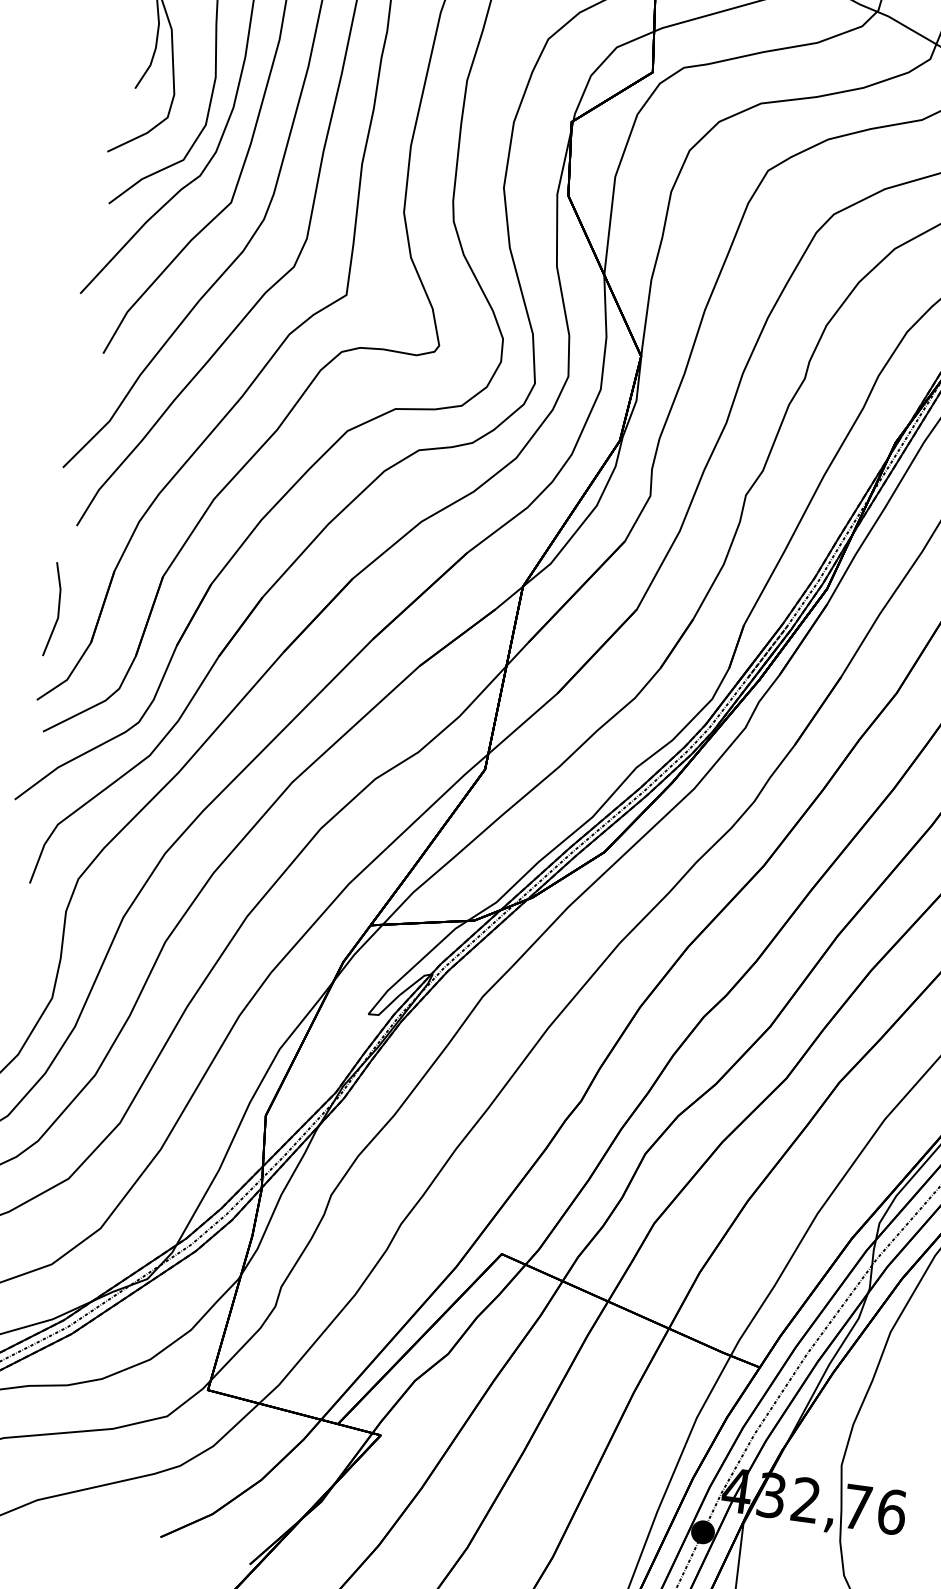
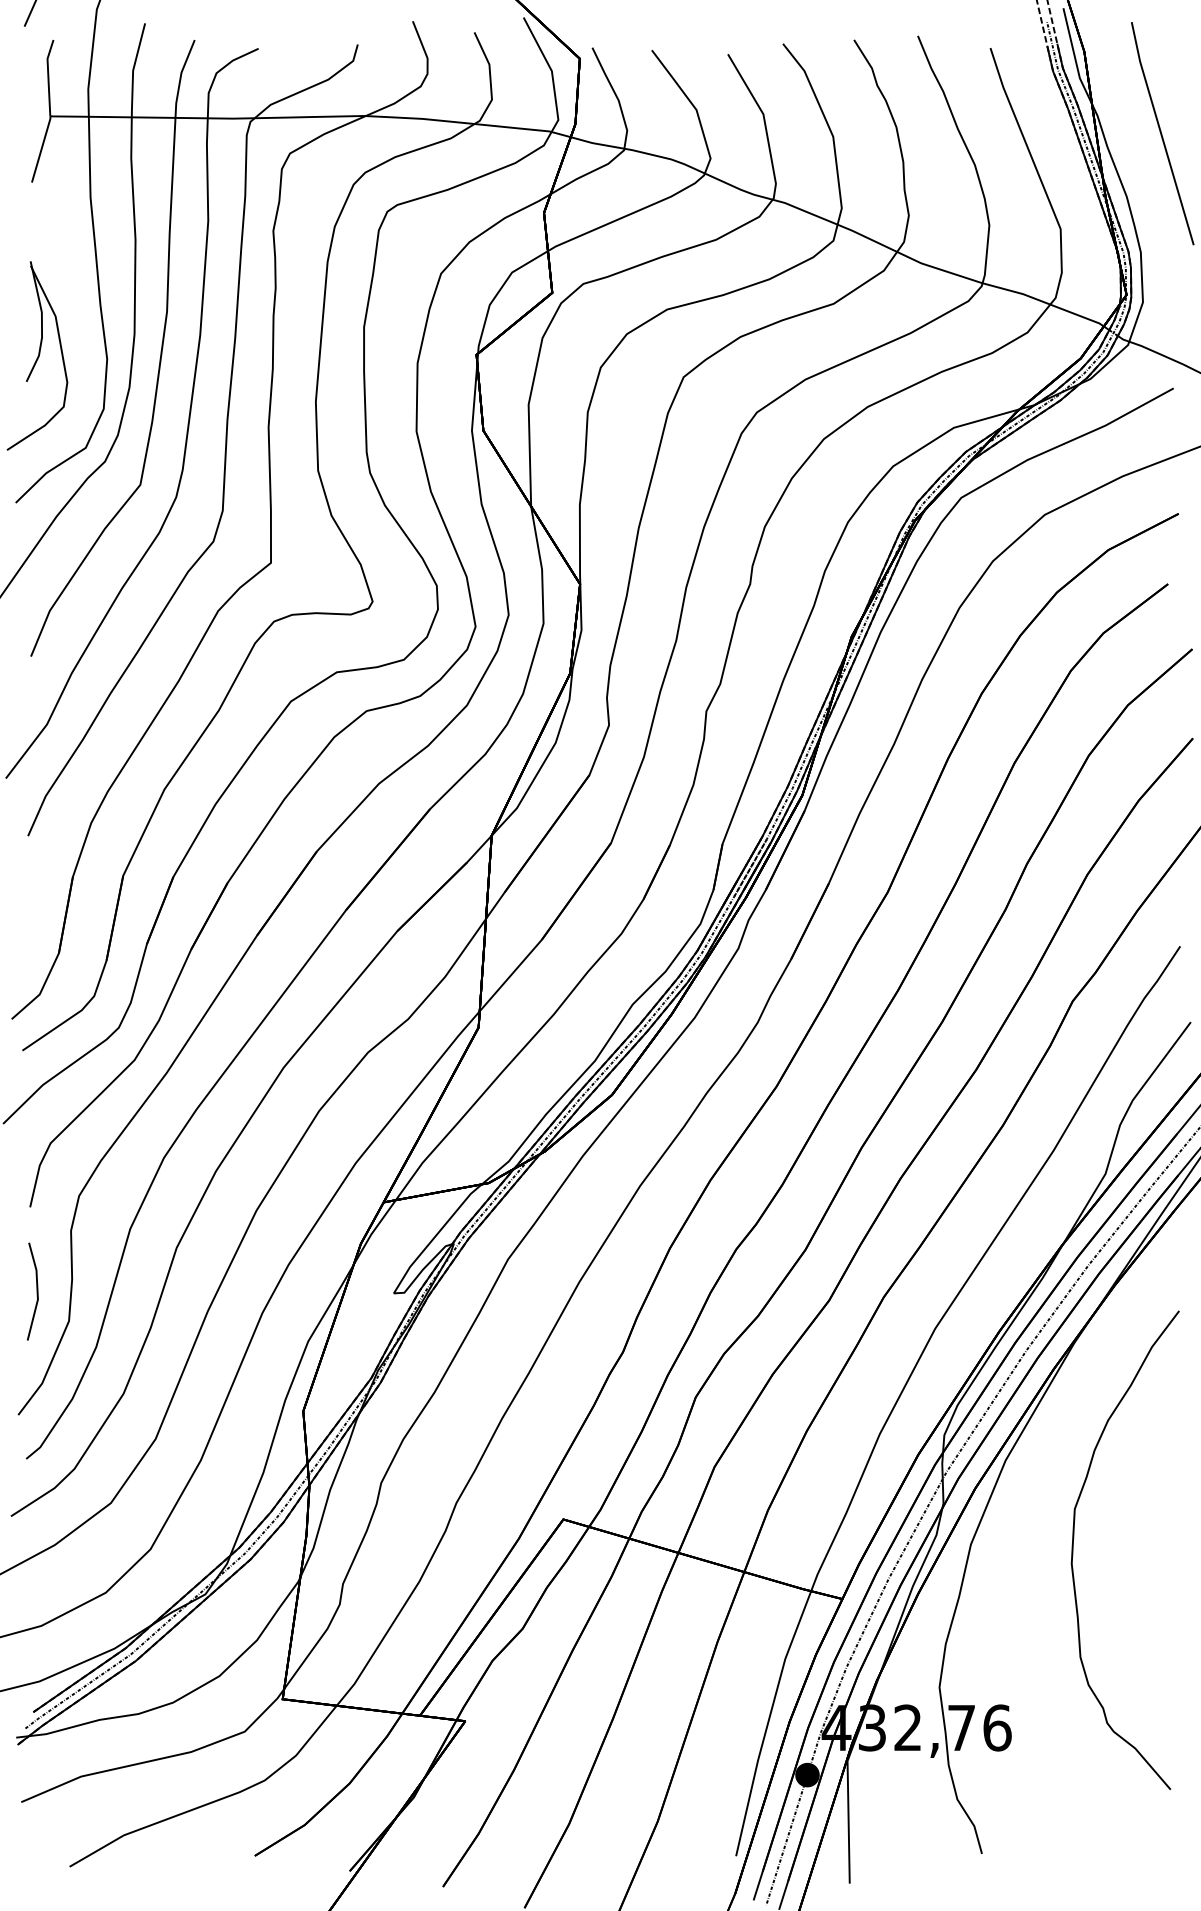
line: (57, 610) -> (36, 1291), moved

